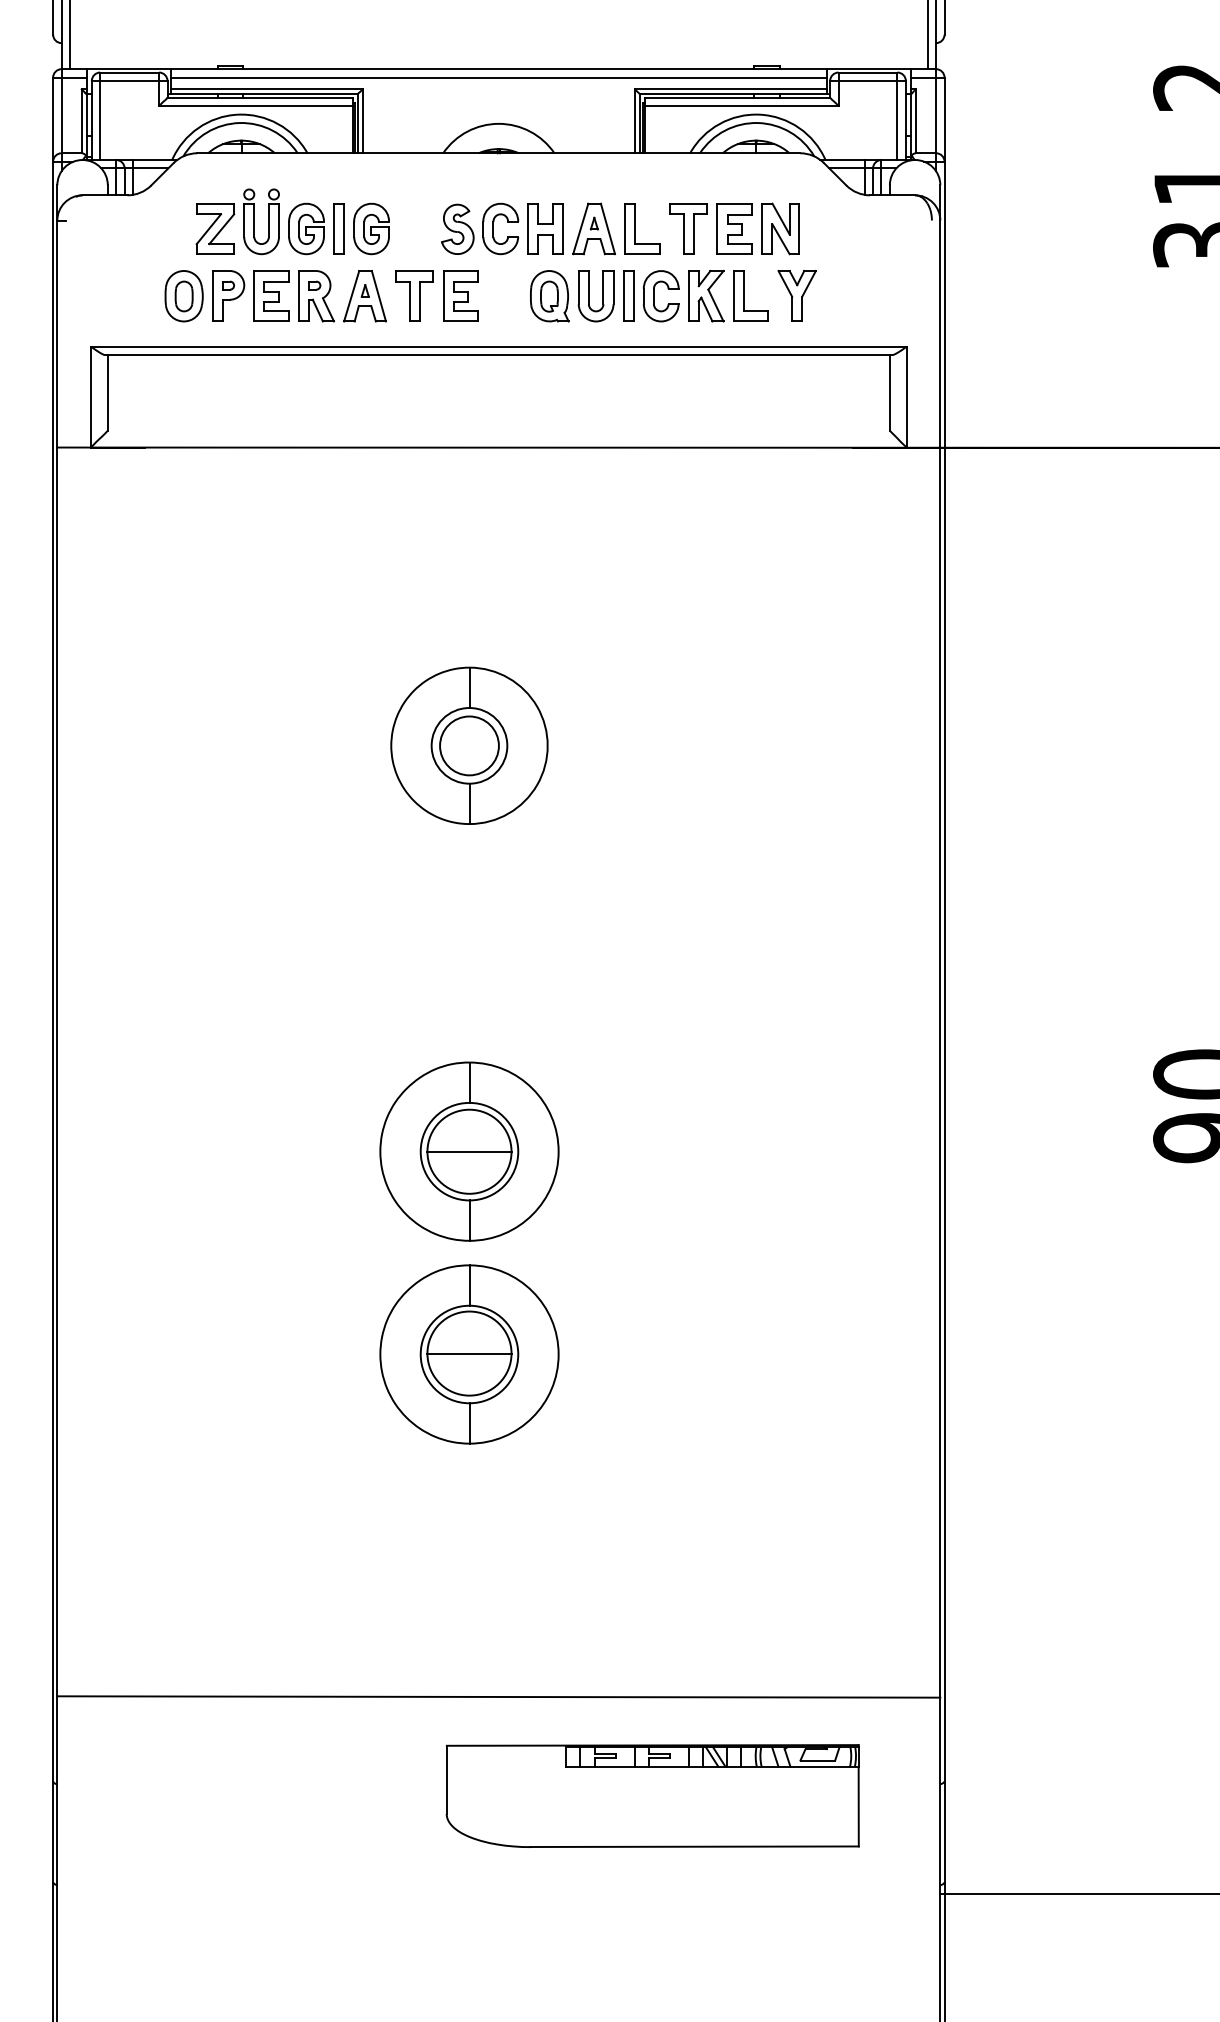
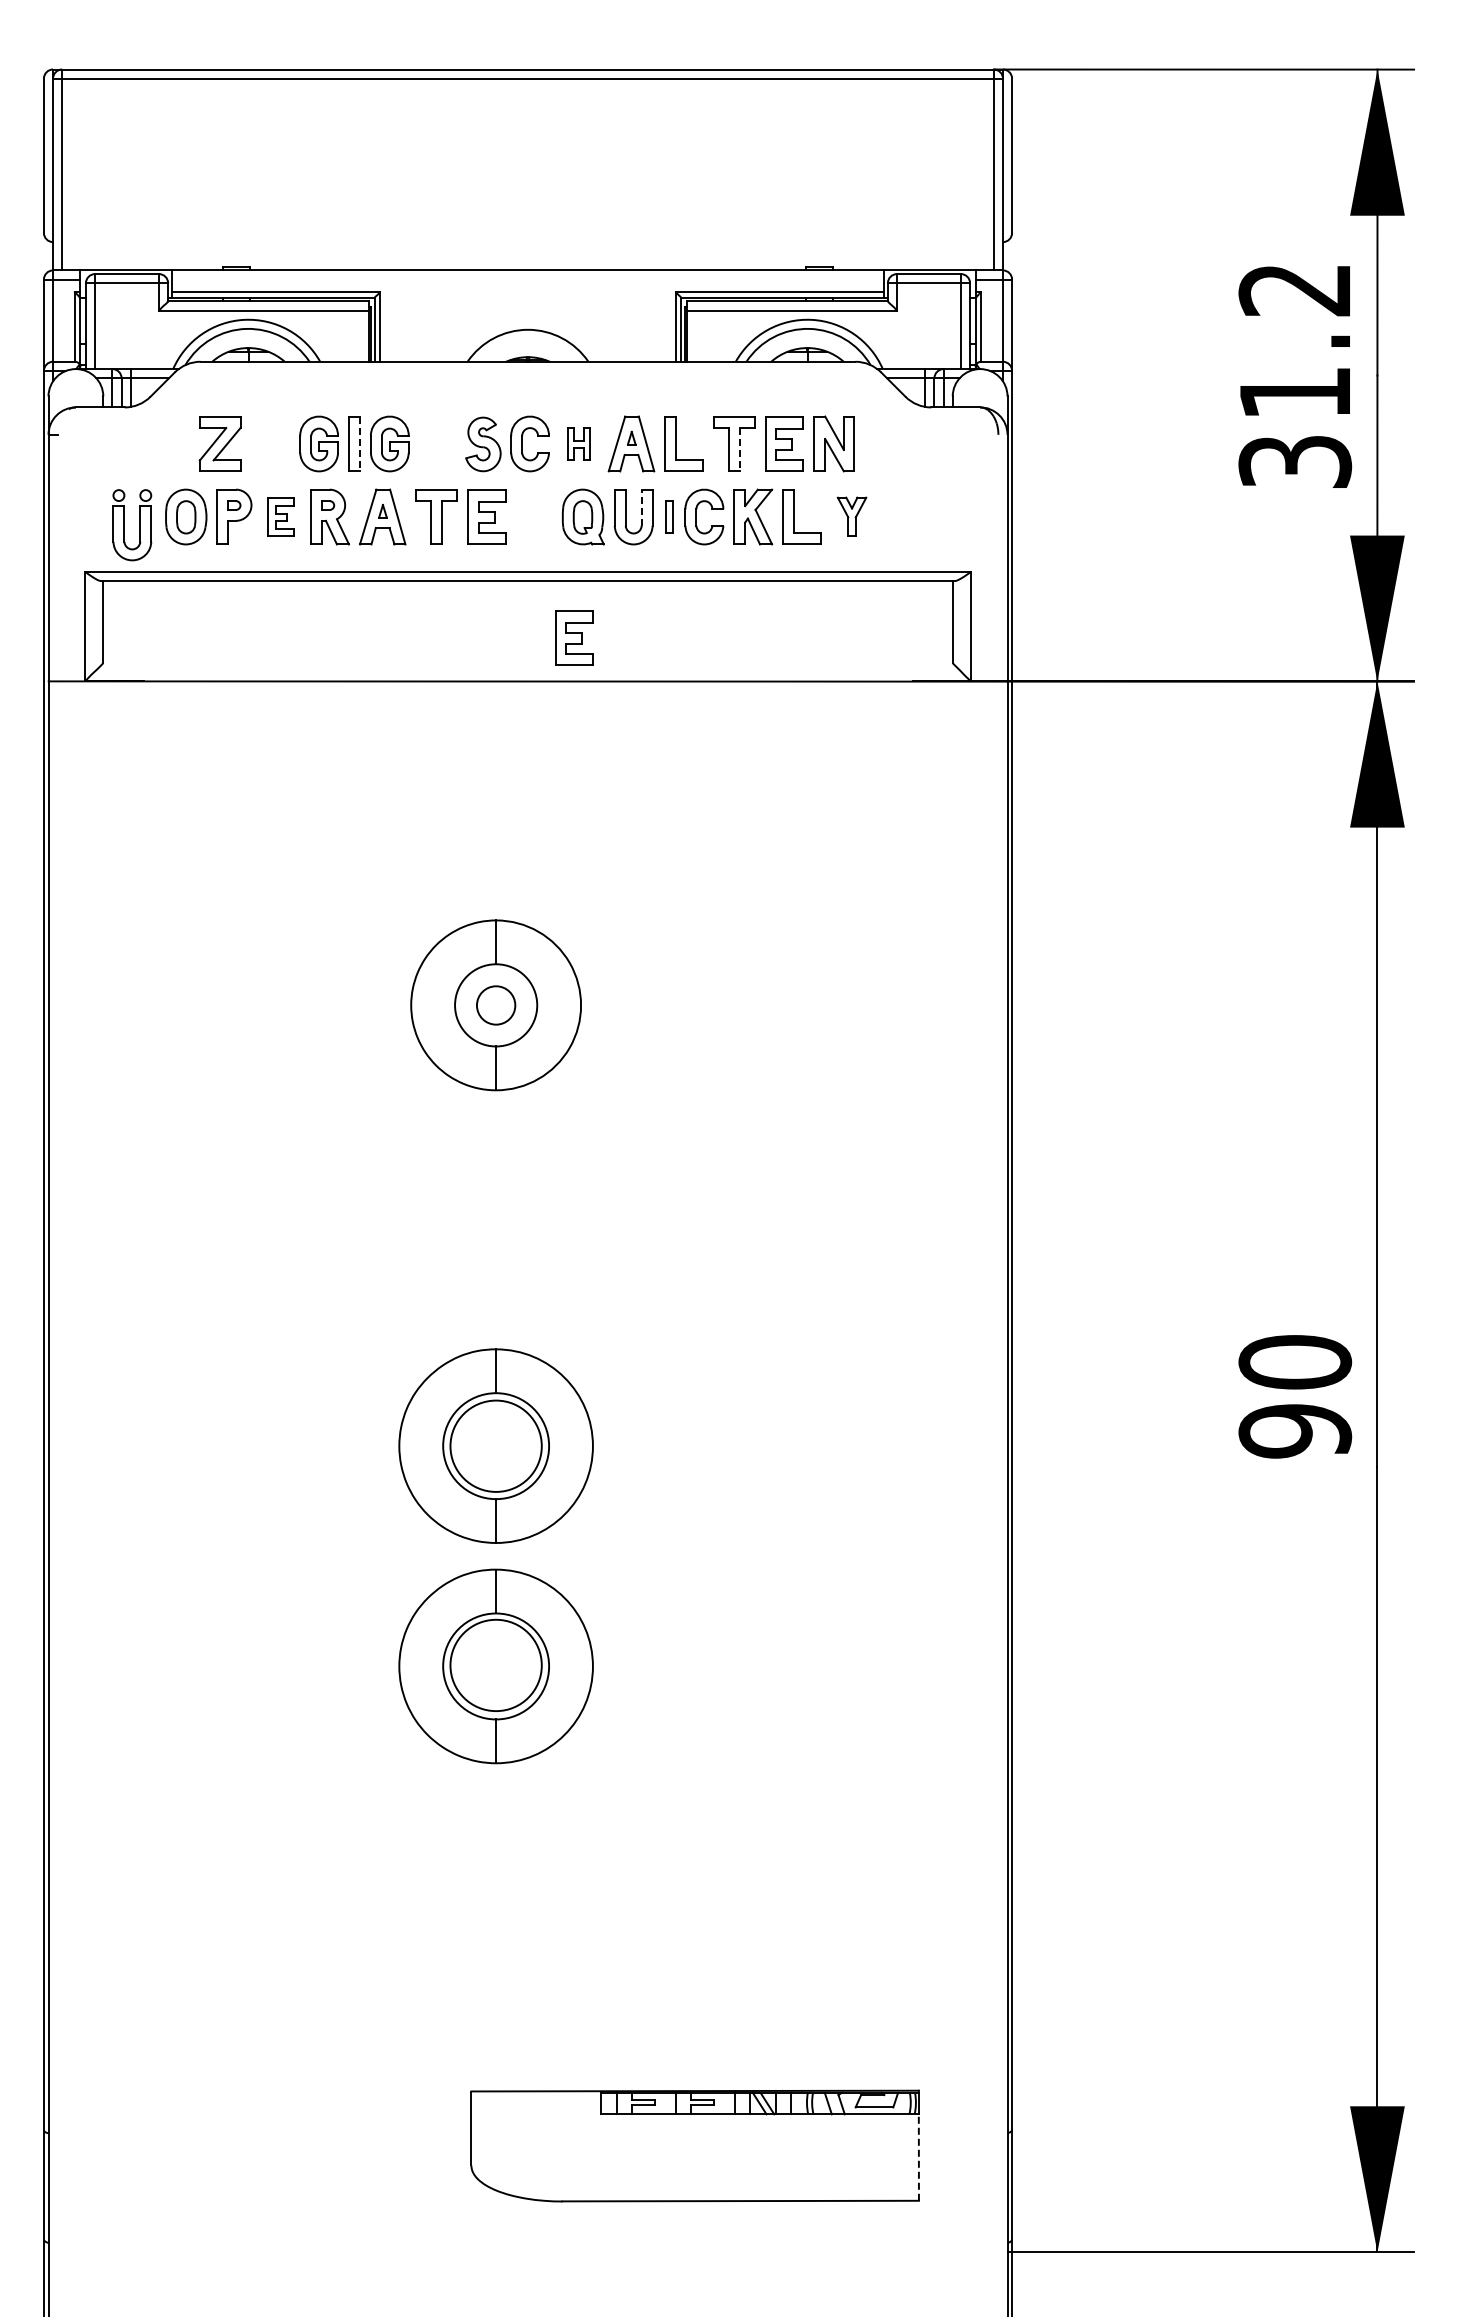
line: (498, 77) -> (527, 279), removed
part: (268, 222) -> (139, 525), moved
part: (545, 228) -> (578, 443), size x0.6
line: (343, 229) -> (359, 444), solid -> dashed
line: (693, 234) -> (739, 449), solid -> dashed
line: (603, 287) -> (641, 507), solid -> dashed
part: (270, 295) -> (280, 516), size x0.7
part: (629, 295) -> (669, 516), size x0.6
part: (796, 295) -> (851, 516), size x0.7
part: (541, 407) -> (574, 637), added
circle: (469, 745) -> (496, 1005), size x0.6
line: (468, 1151) -> (495, 1446), removed
line: (468, 1353) -> (495, 1665), removed
line: (498, 1697) -> (527, 2038), removed
line: (858, 1806) -> (918, 2157), solid -> dashed

